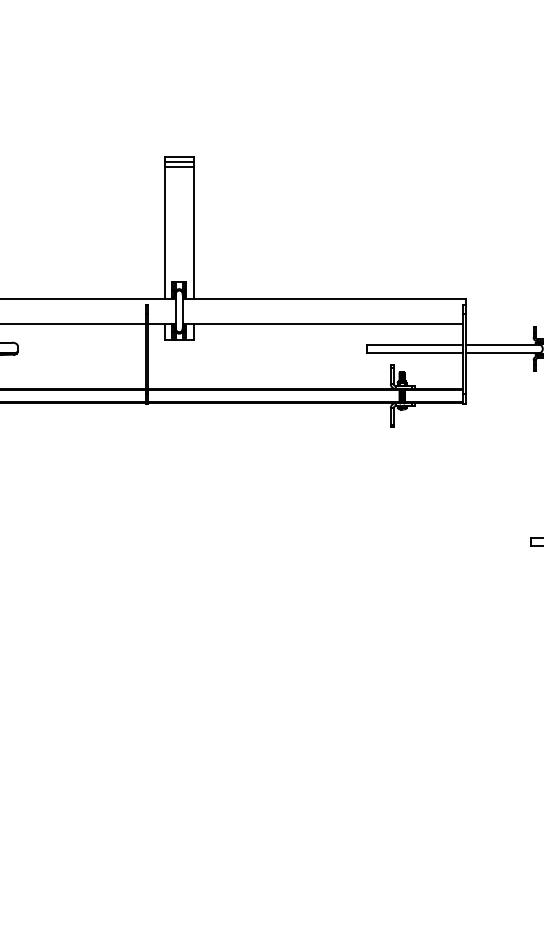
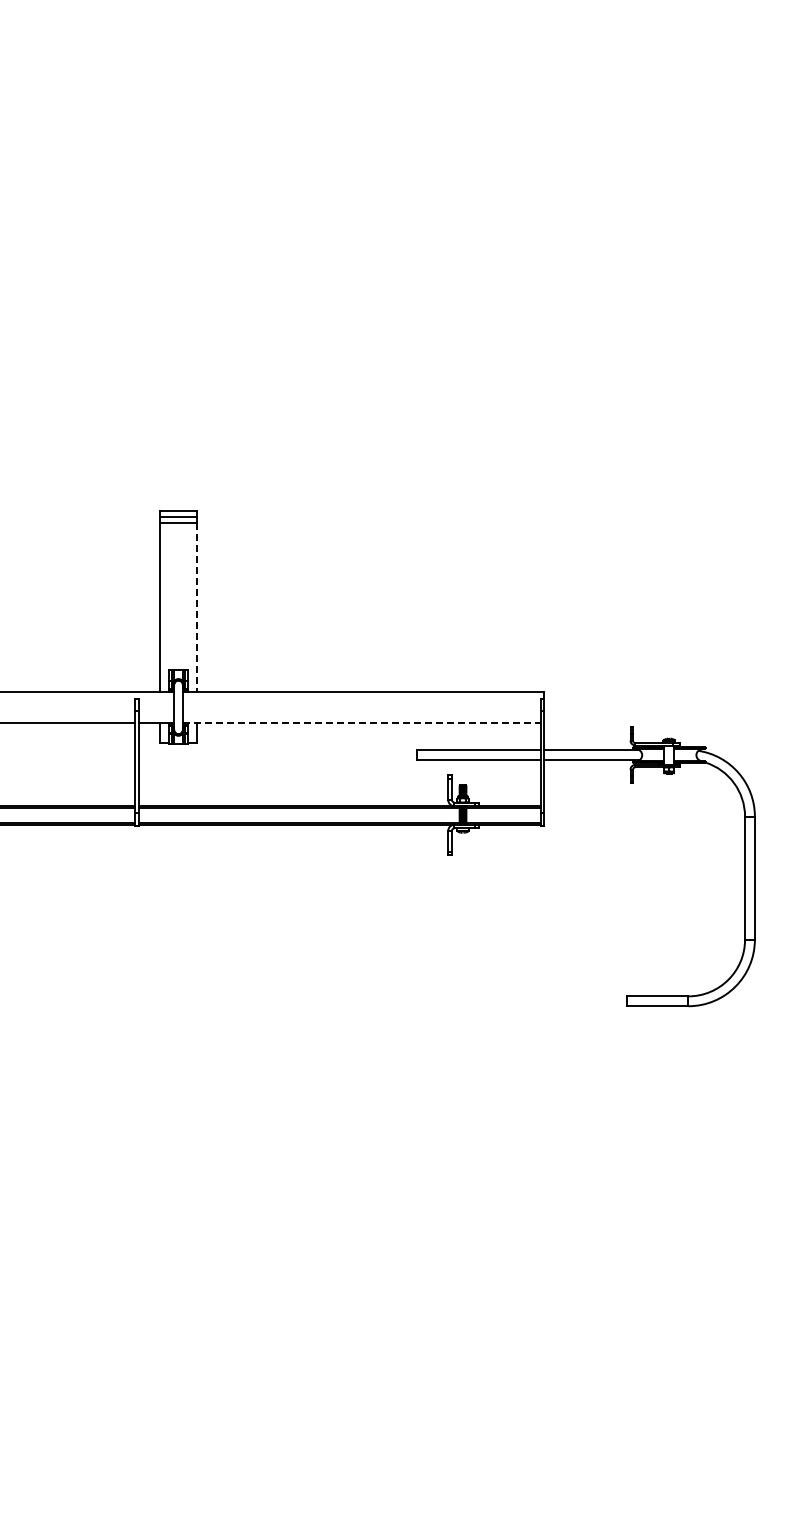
line: (194, 233) -> (197, 607), solid -> dashed
line: (322, 323) -> (361, 722), solid -> dashed

